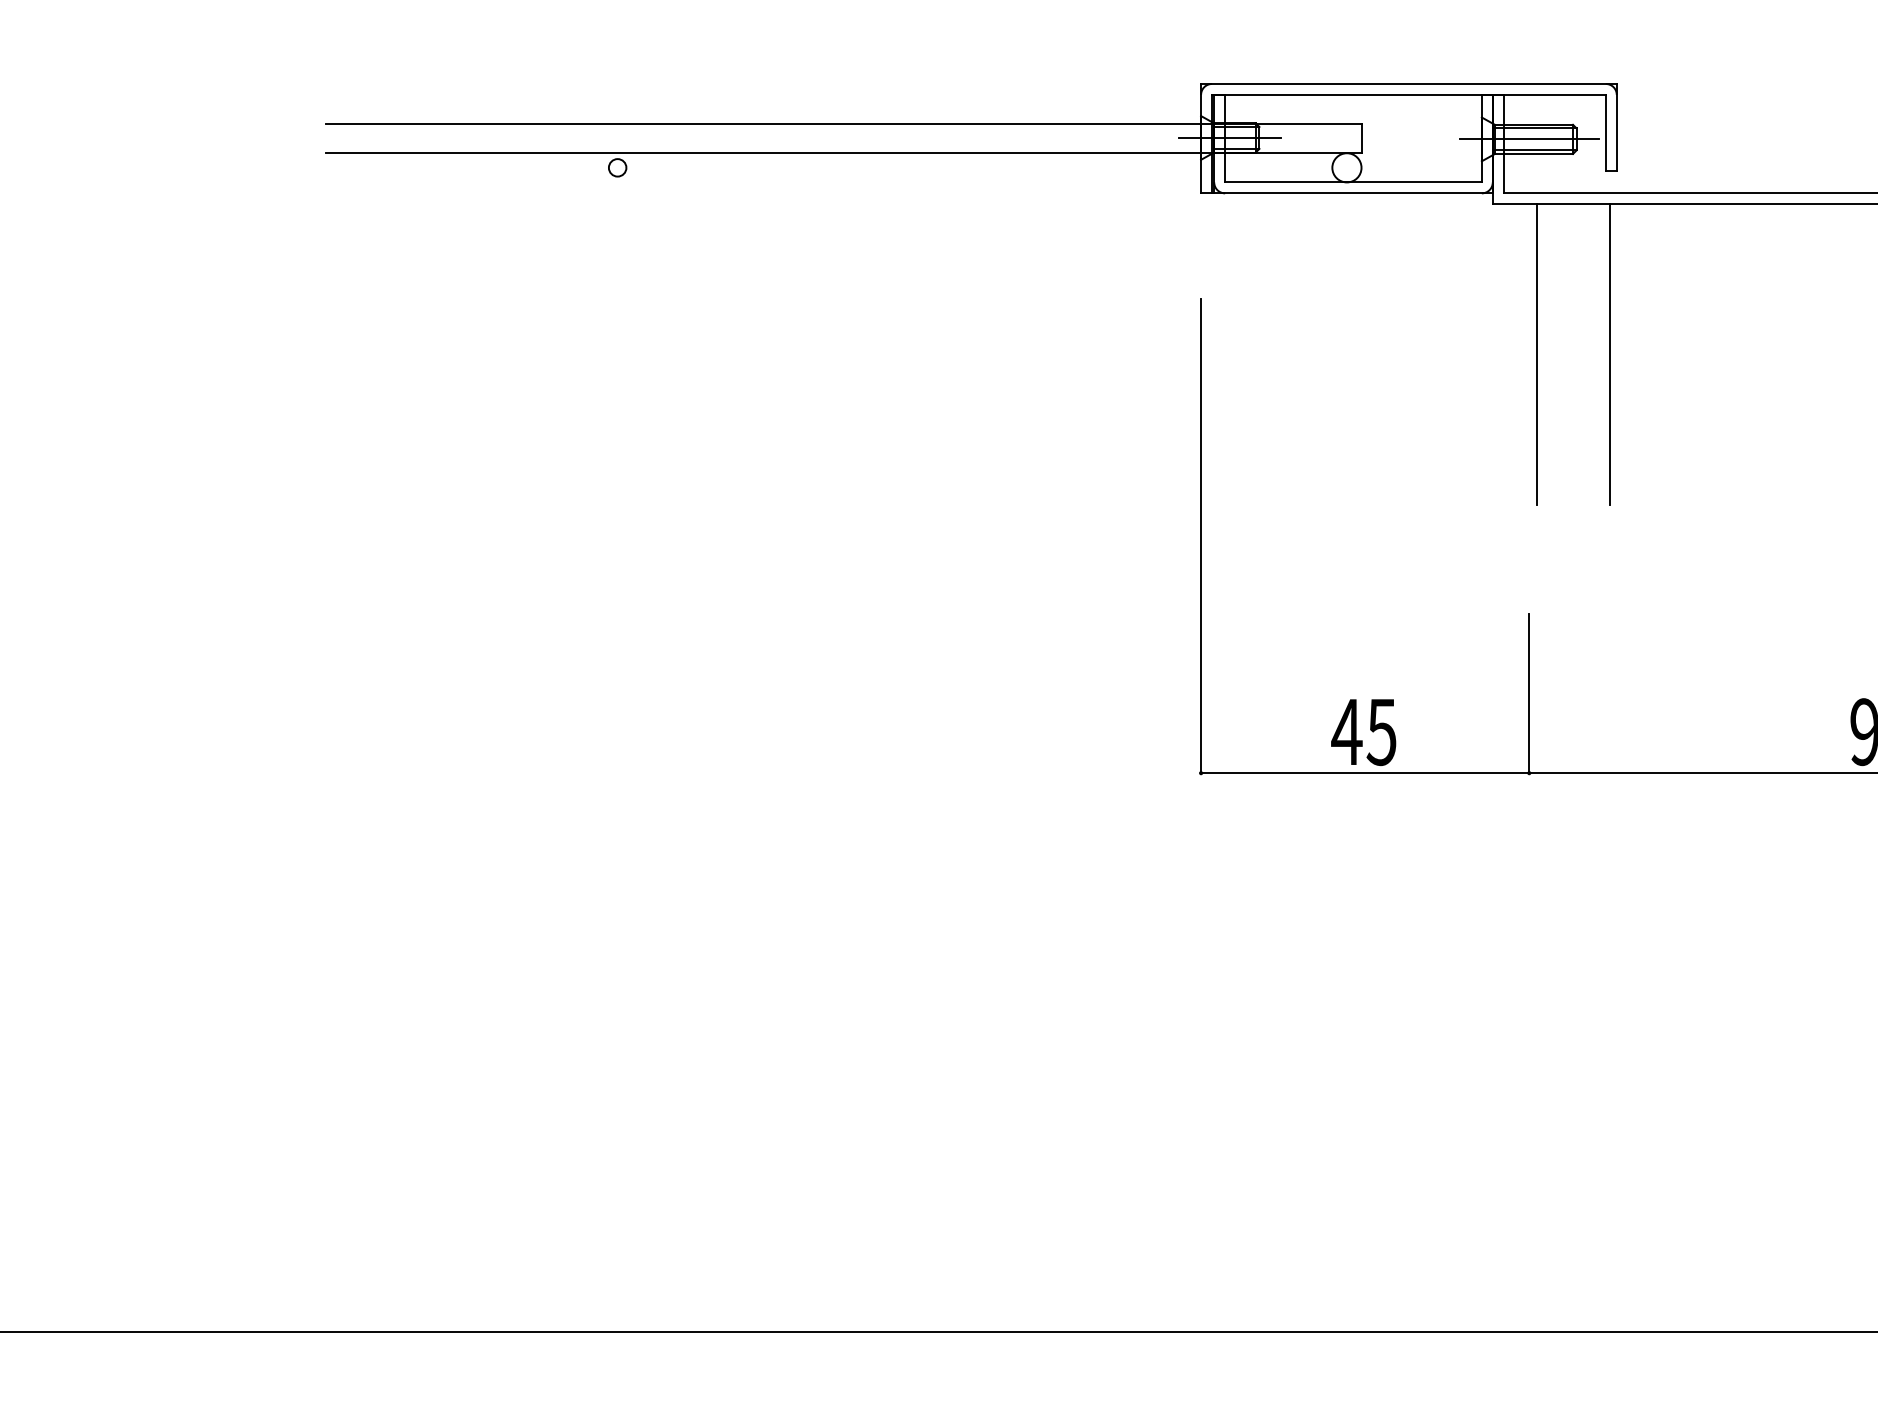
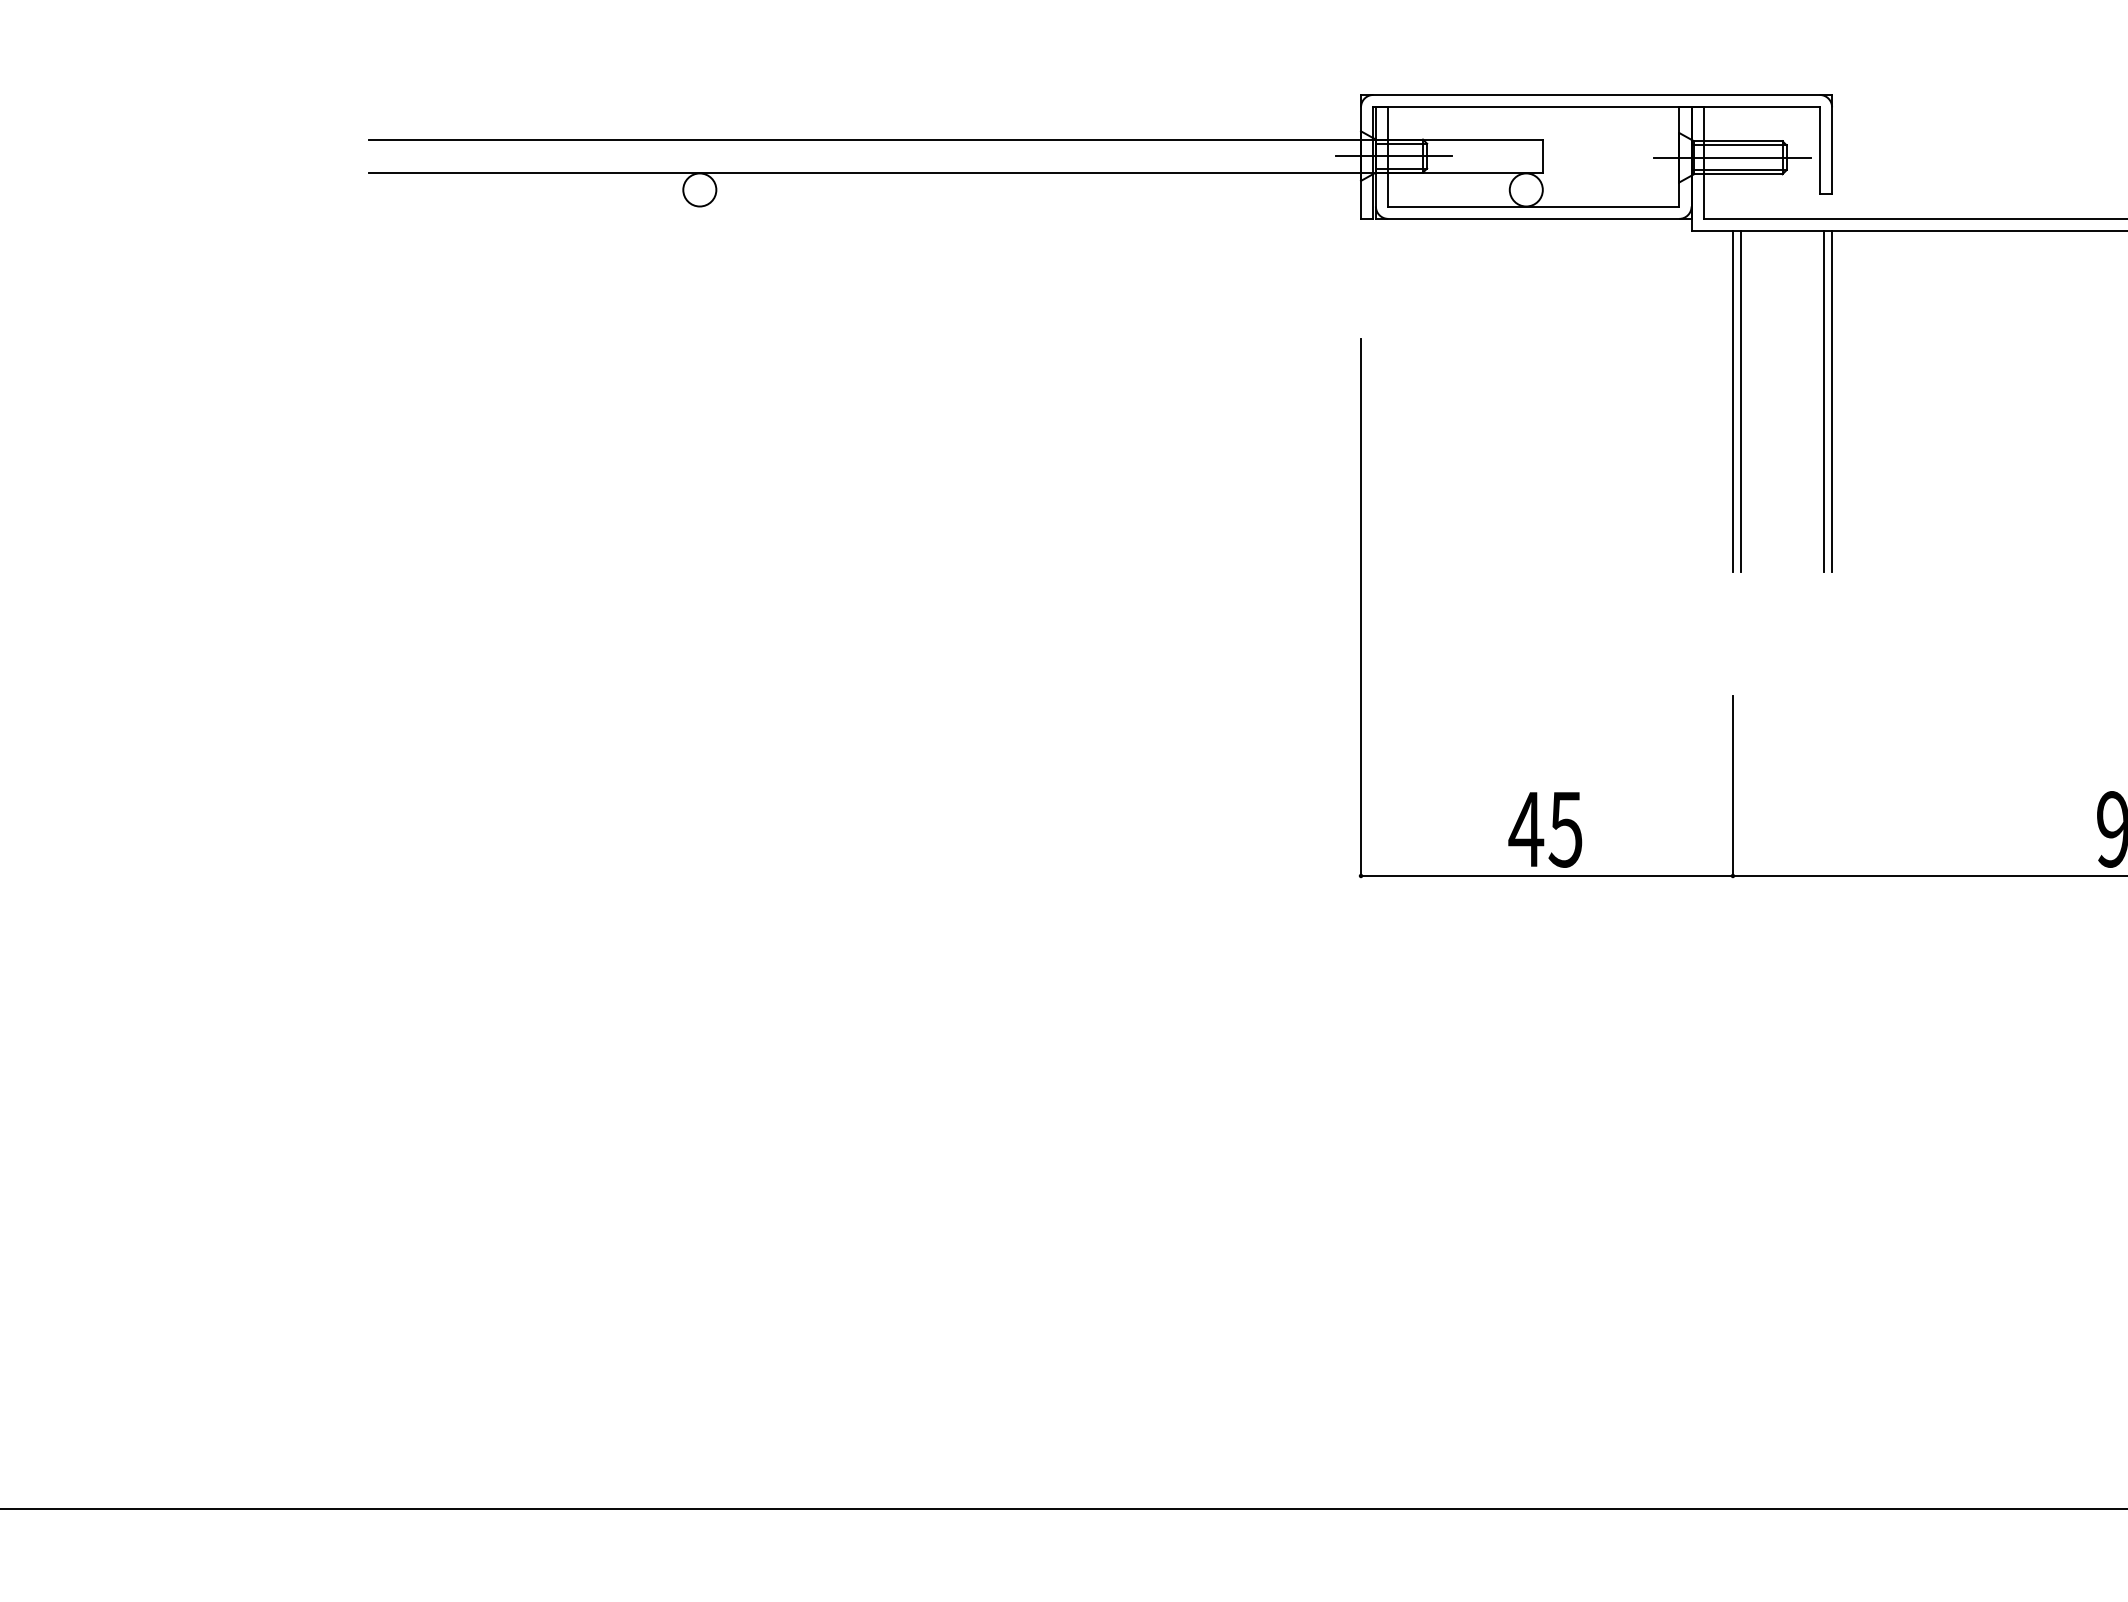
circle: (617, 167) -> (699, 189), size x1.67
line: (1528, 354) -> (1732, 401), added
line: (1617, 354) -> (1832, 401), added

